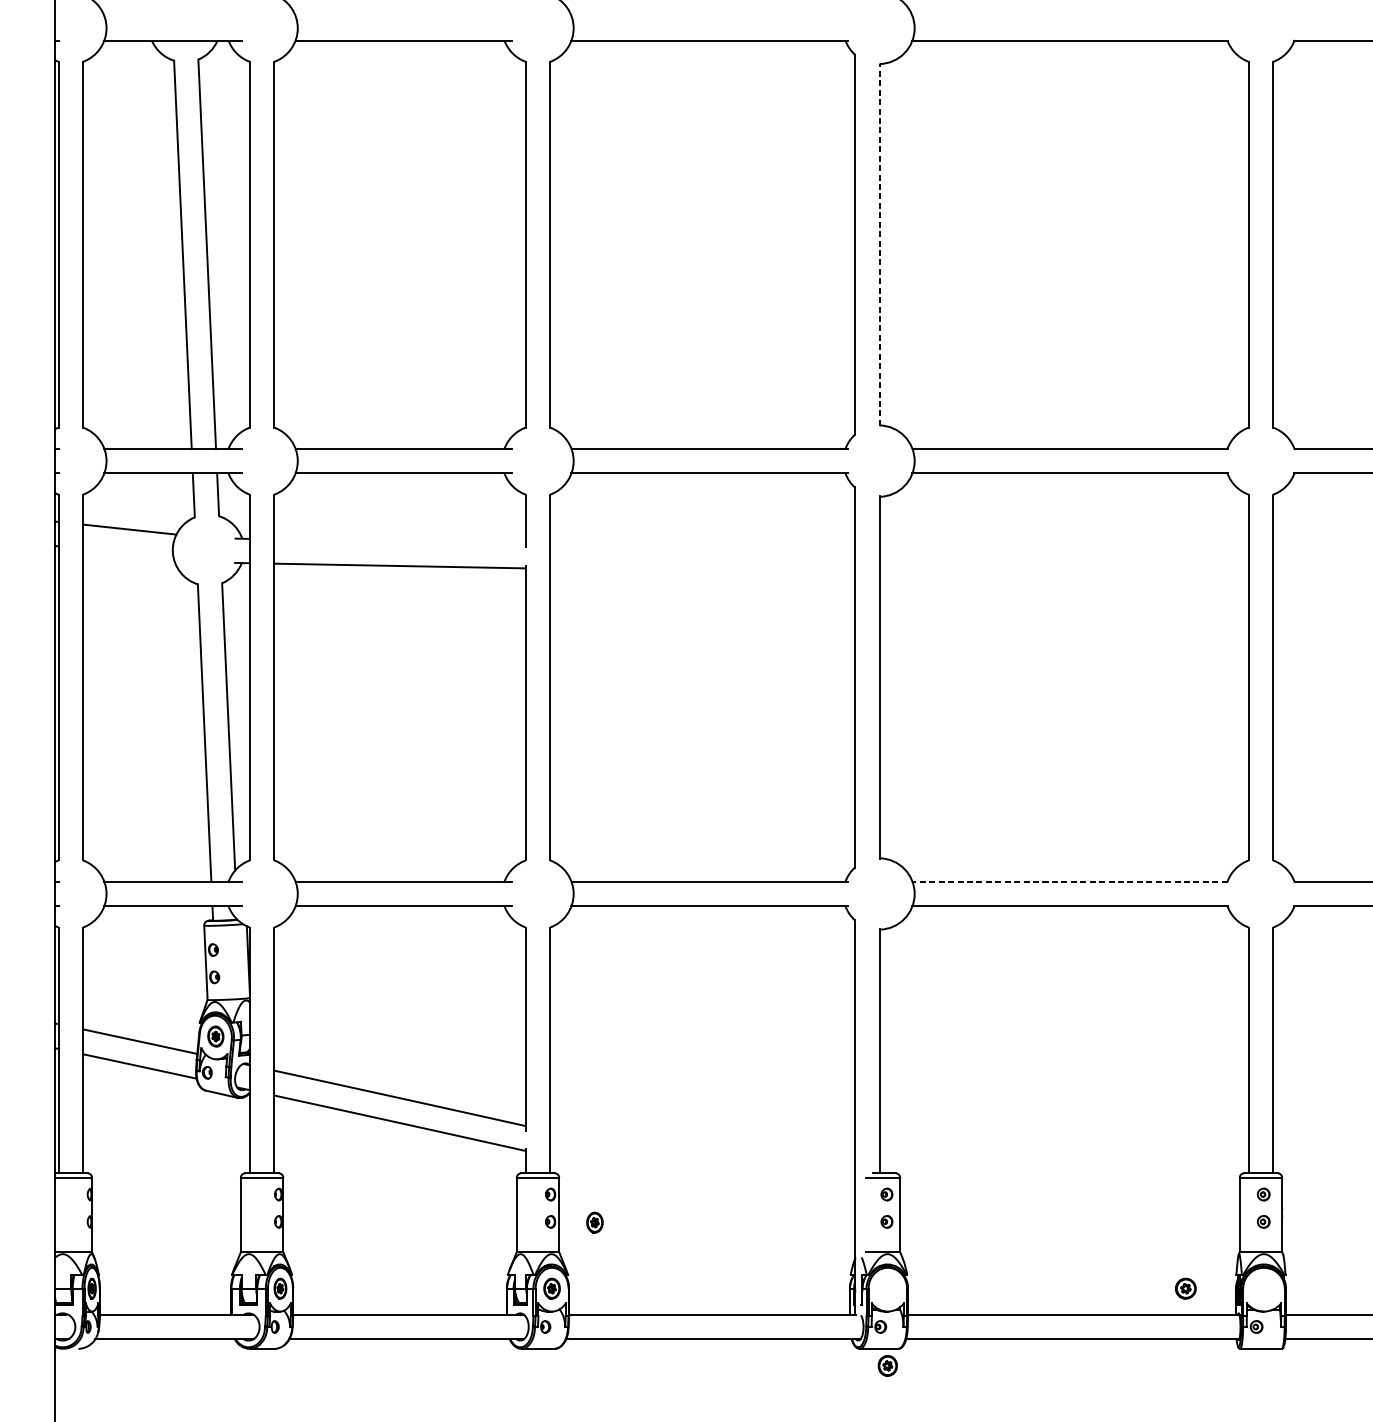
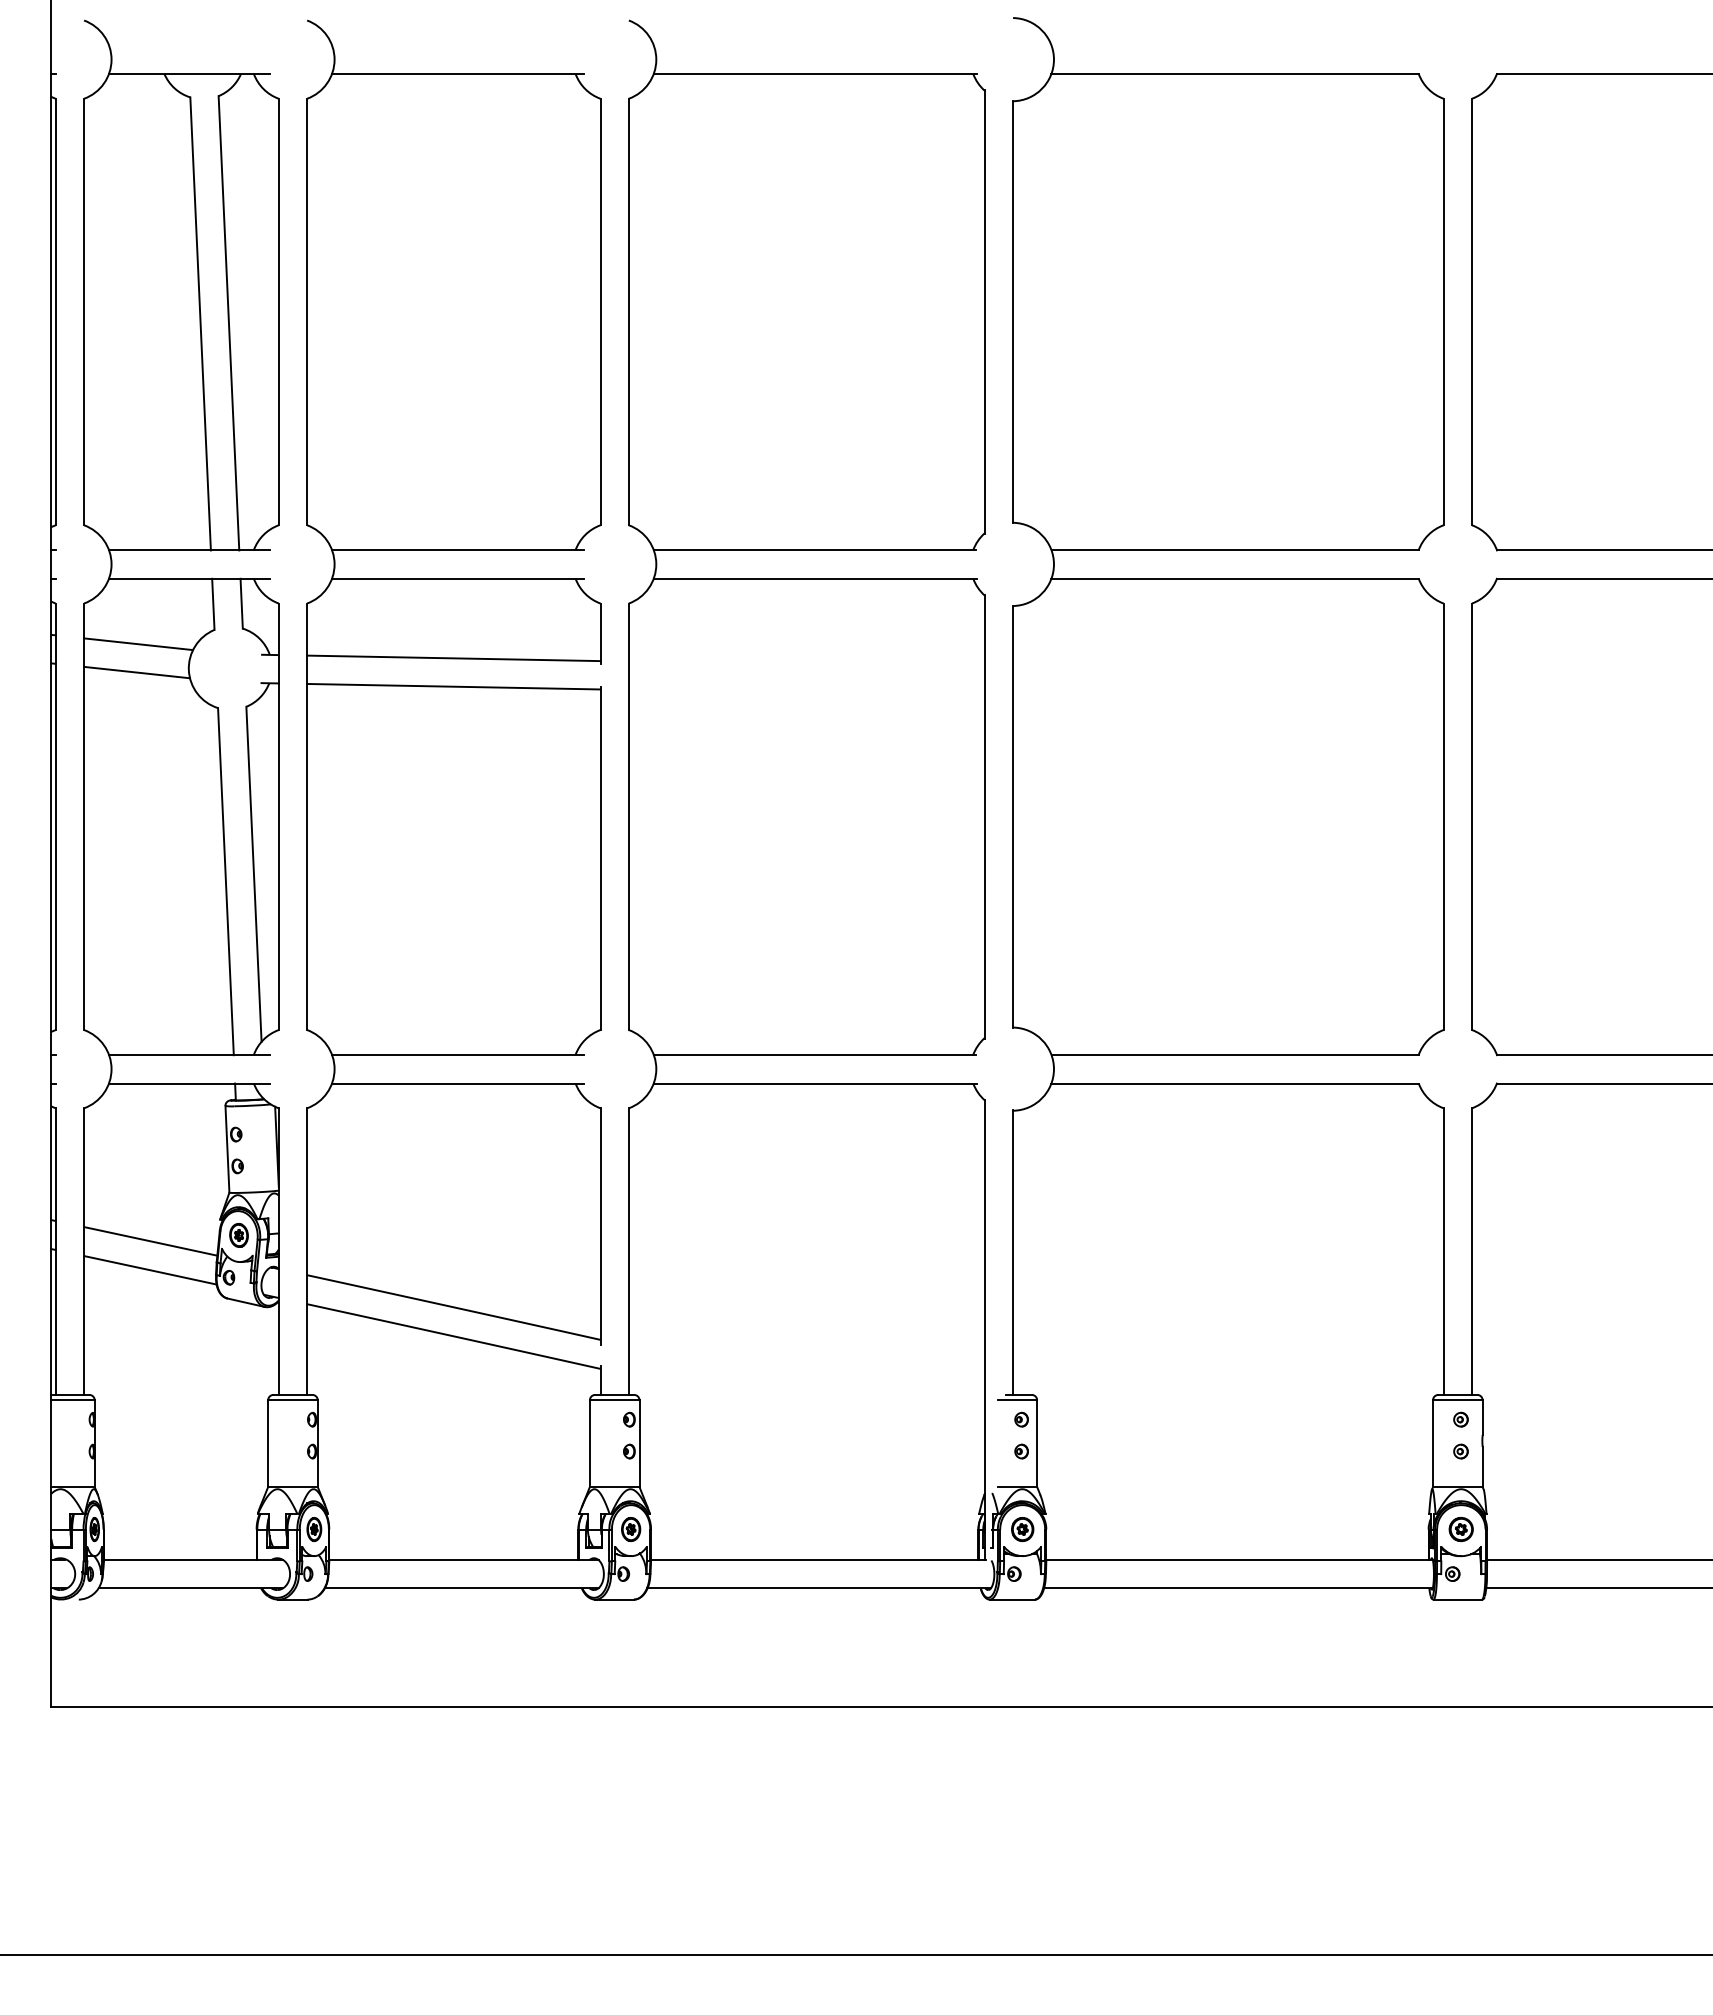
line: (879, 244) -> (1013, 311), dashed -> solid
line: (399, 541) -> (453, 658), added
line: (128, 553) -> (137, 672), added
line: (1070, 882) -> (1235, 1055), dashed -> solid
part: (595, 1222) -> (681, 1452), removed
part: (1185, 1288) -> (1460, 1529), moved
part: (887, 1365) -> (1022, 1529), moved

